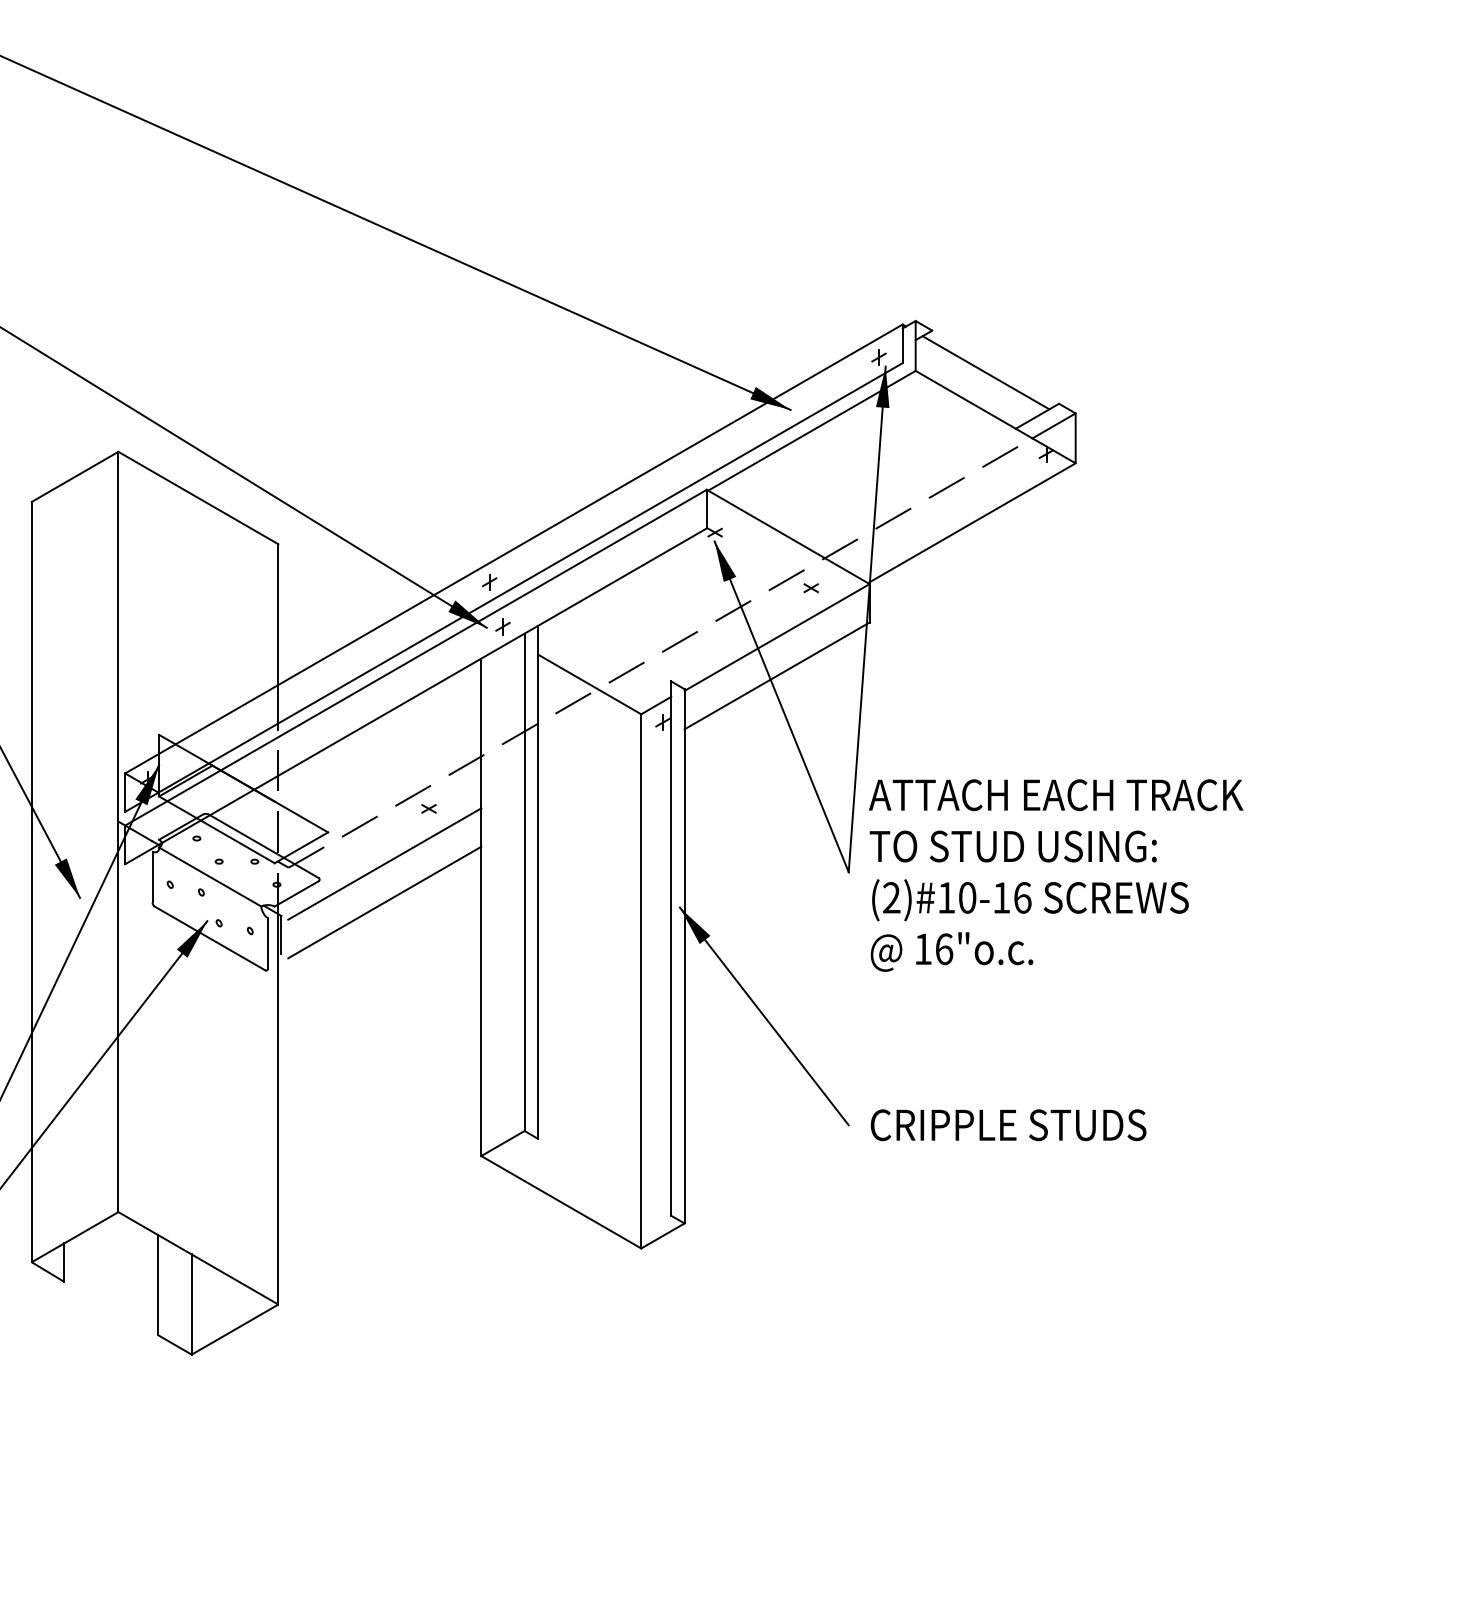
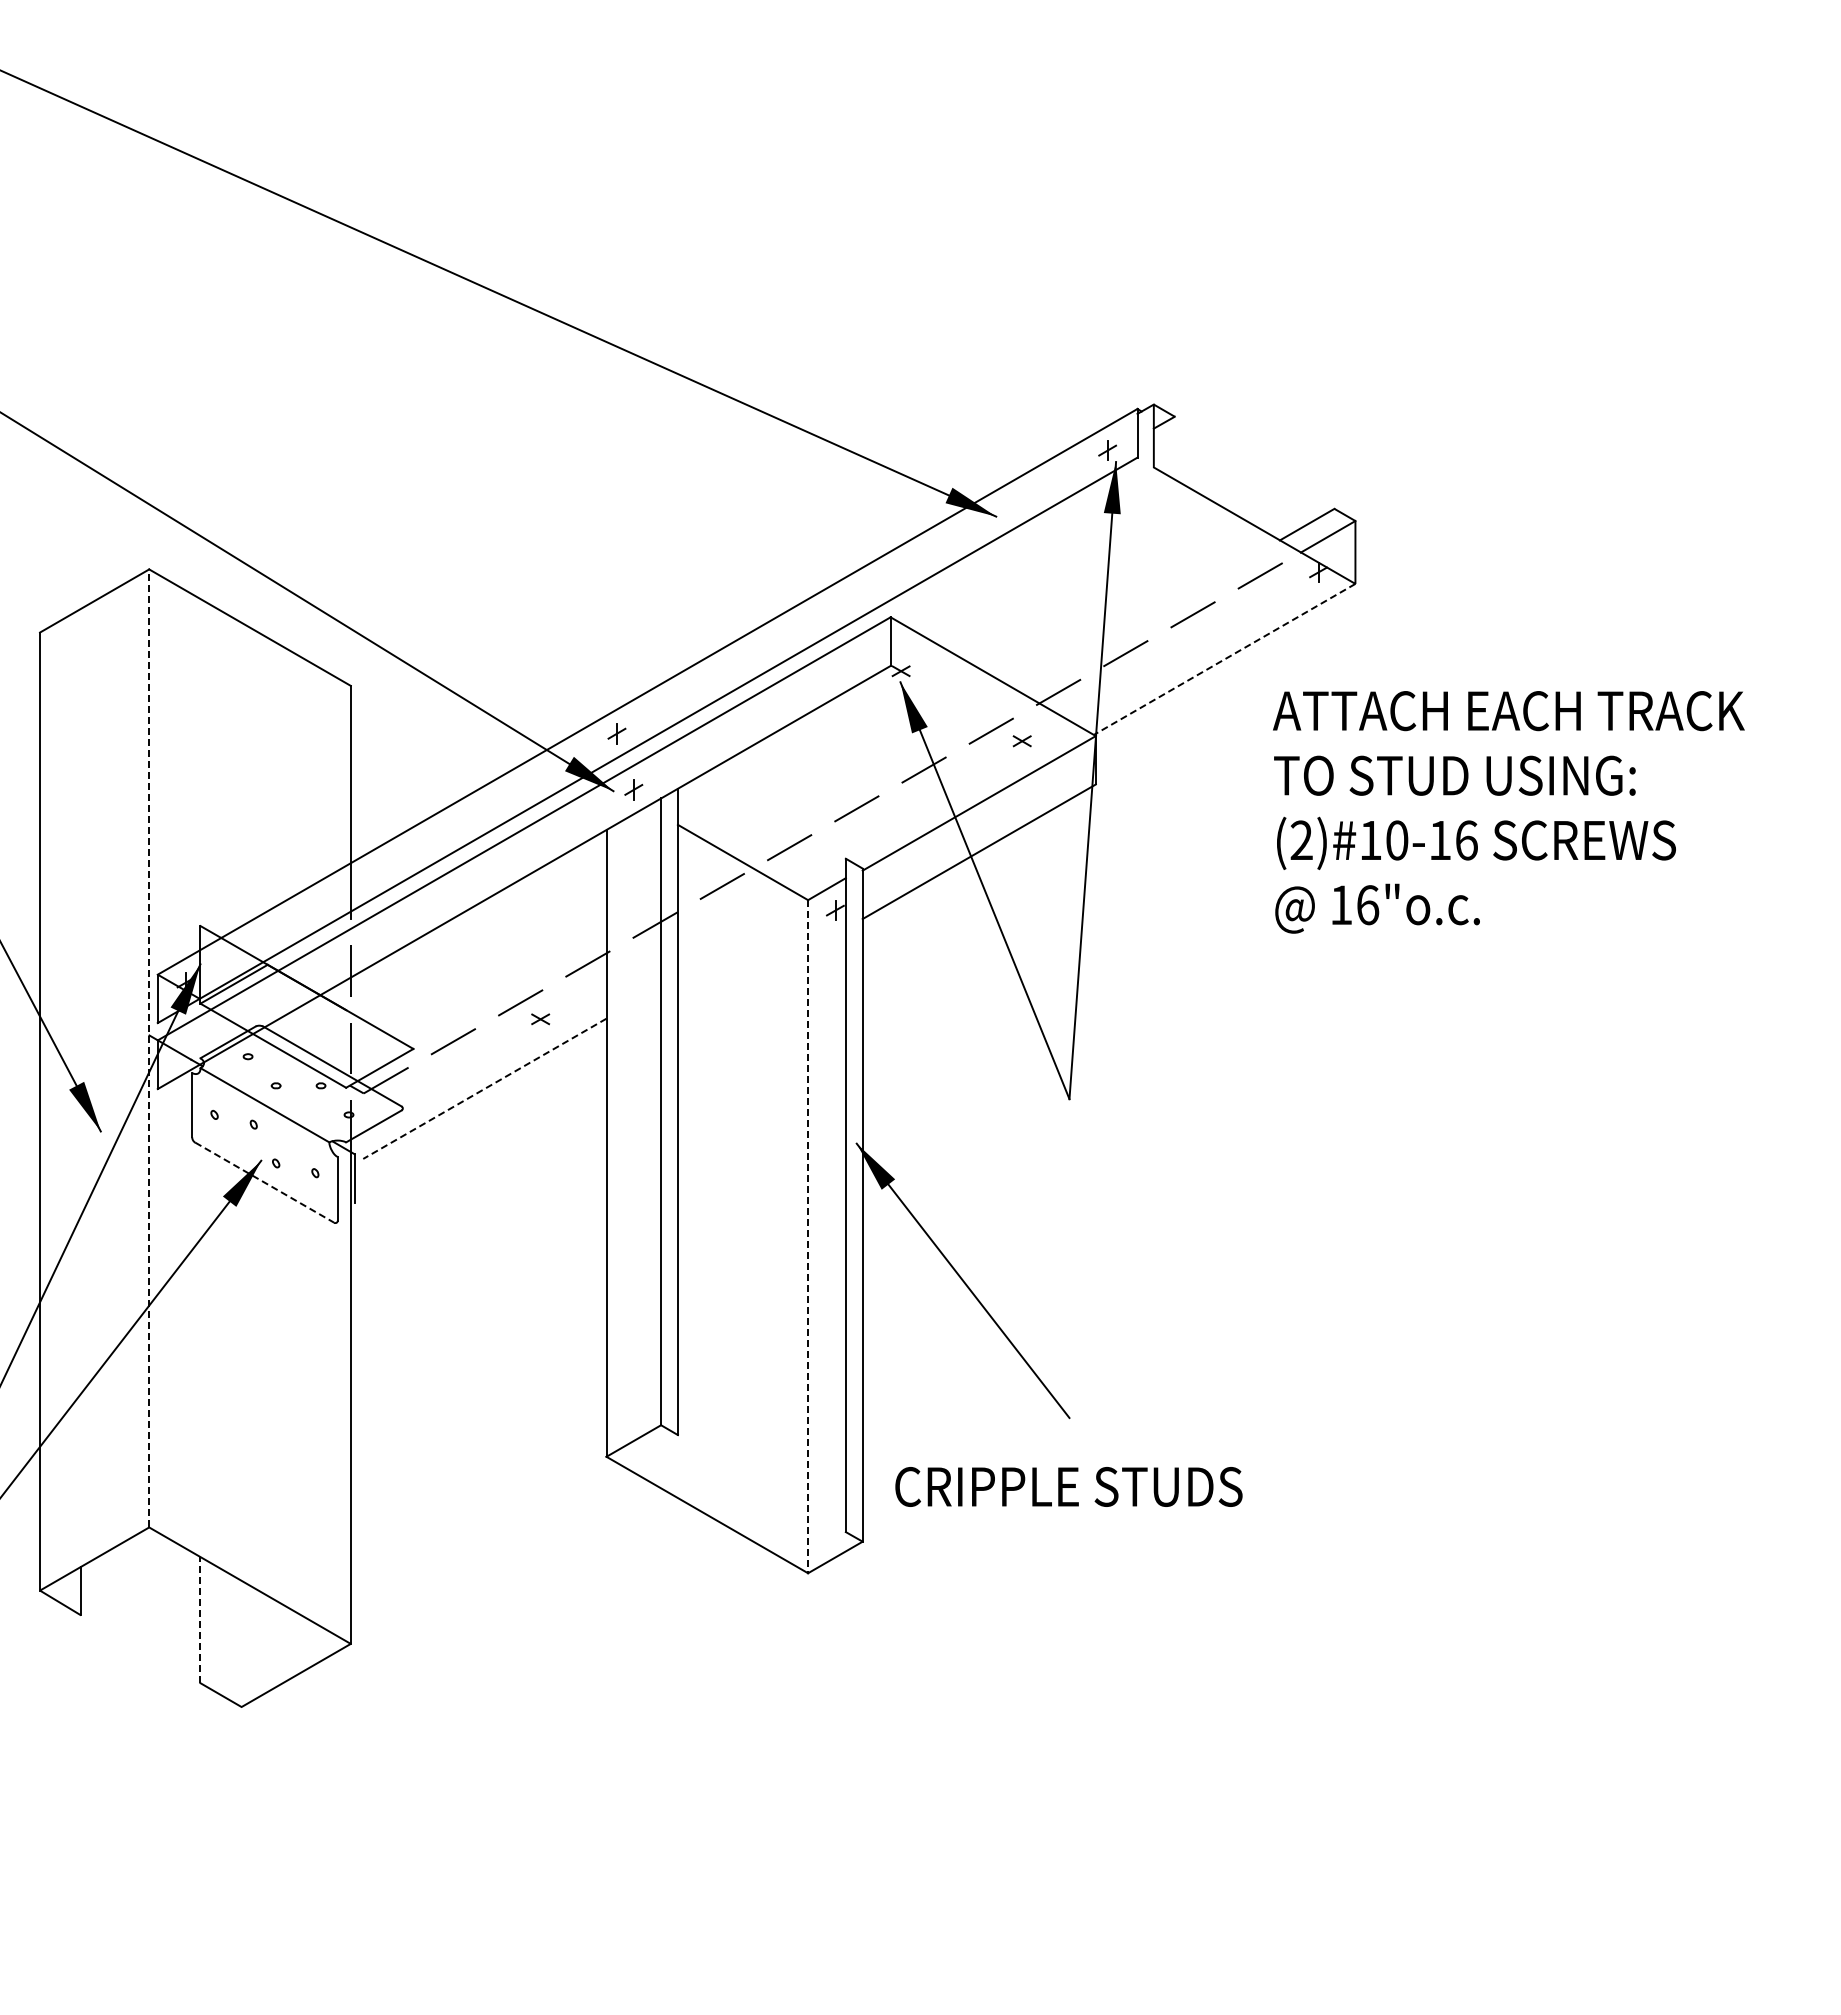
line: (986, 372) -> (1242, 469), removed
line: (811, 430) -> (1022, 542), removed
line: (971, 523) -> (1224, 659), solid -> dashed
line: (118, 831) -> (149, 1047), solid -> dashed
line: (384, 864) -> (484, 1089), solid -> dashed
text: (1055, 875) -> (1508, 812), moved
line: (384, 902) -> (484, 1137), removed
line: (210, 938) -> (265, 1182), solid -> dashed
line: (641, 981) -> (808, 1236), solid -> dashed
text: (1008, 1124) -> (1068, 1486), moved
line: (158, 1285) -> (199, 1619), solid -> dashed
line: (191, 1304) -> (241, 1643), removed

